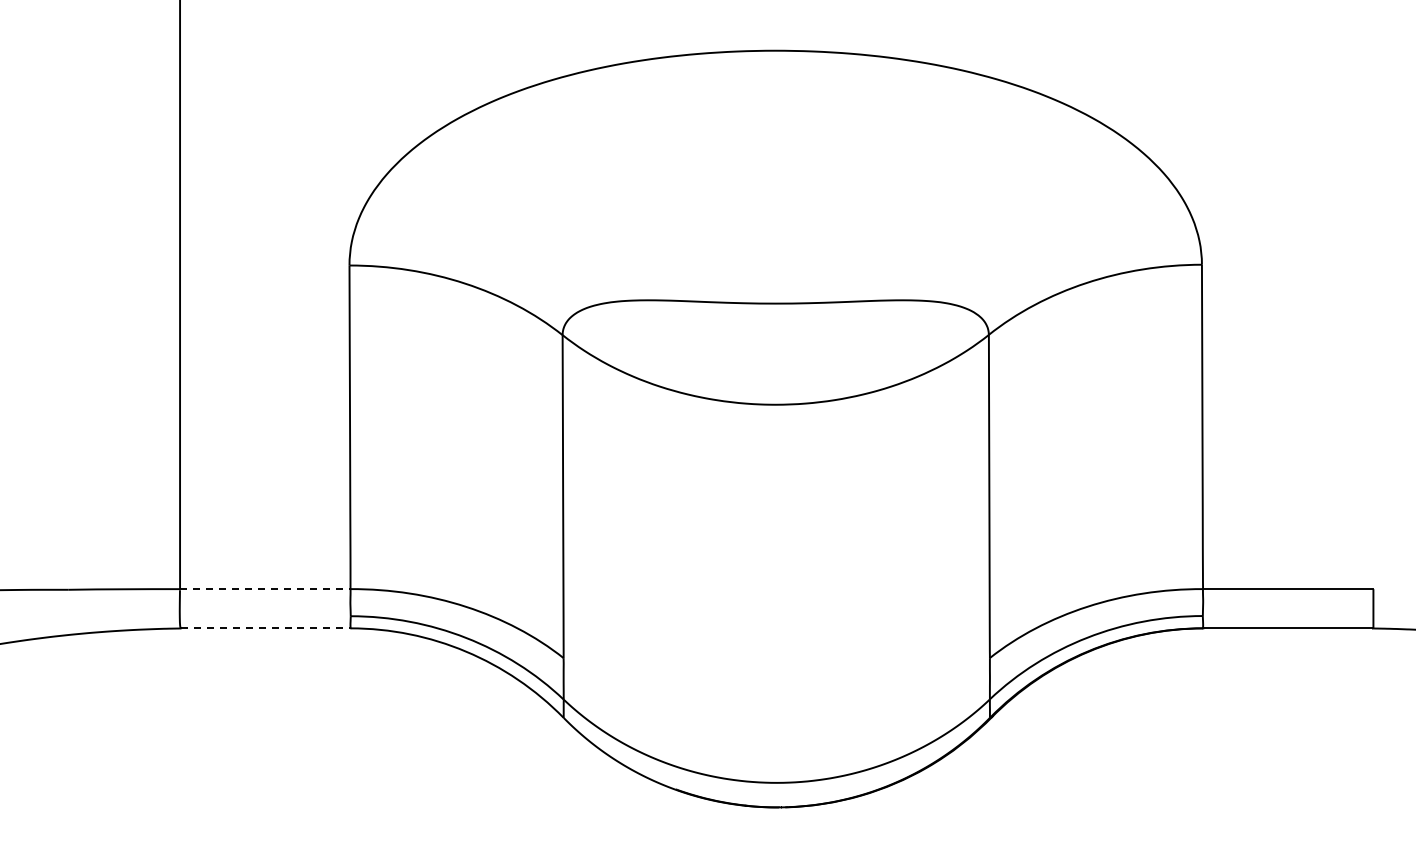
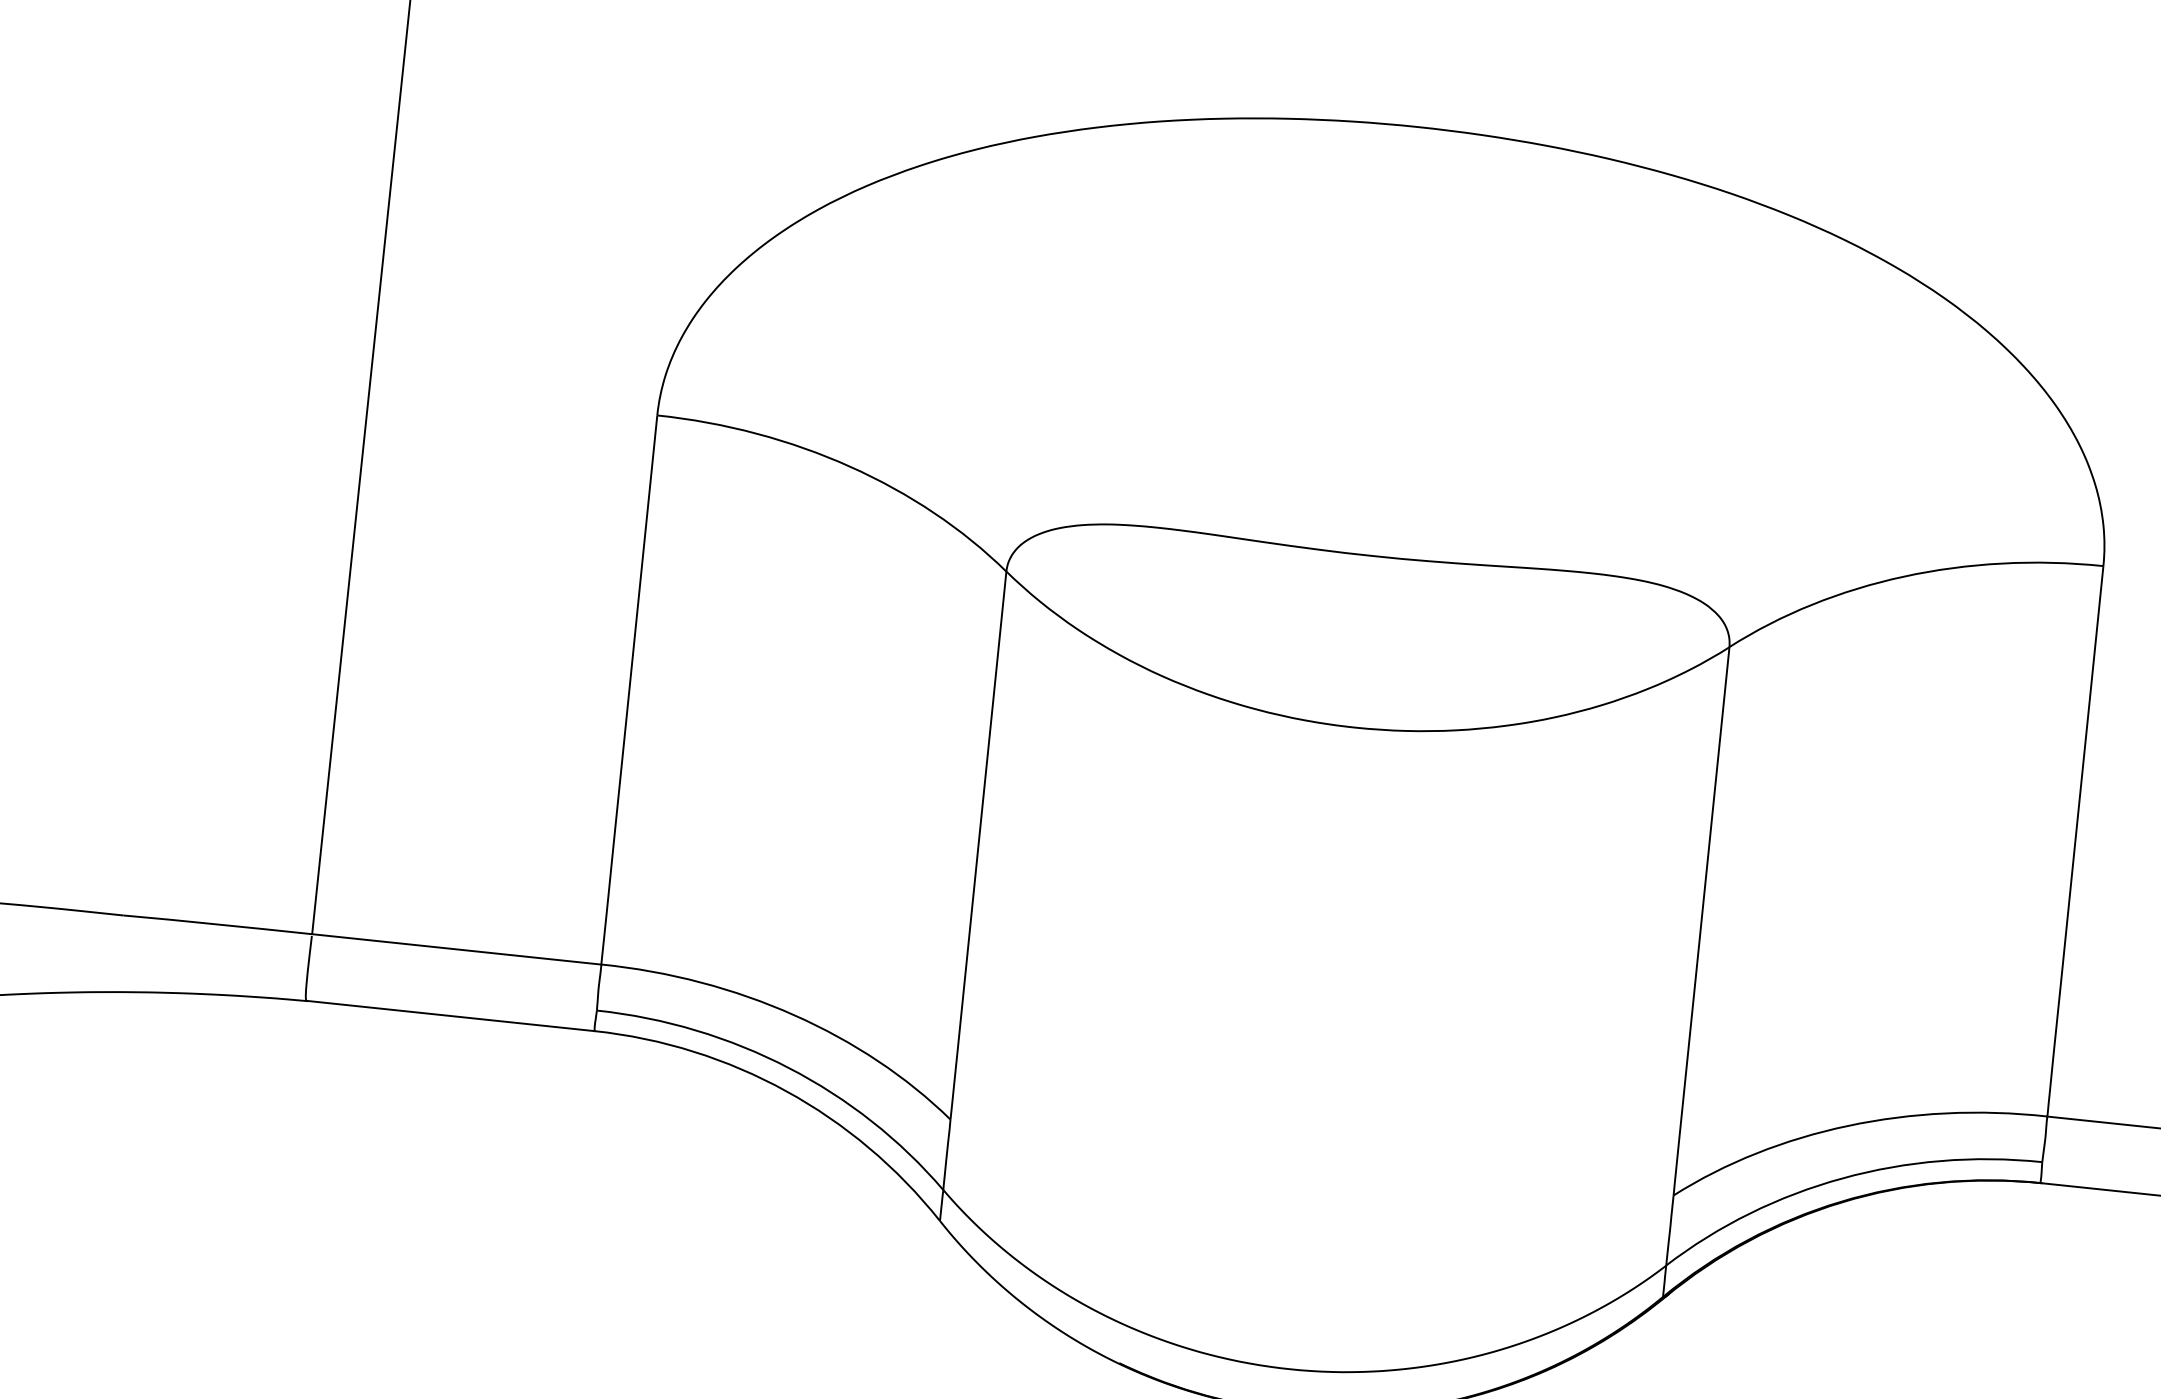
line: (265, 589) -> (457, 950), dashed -> solid
line: (265, 628) -> (450, 1016), dashed -> solid

